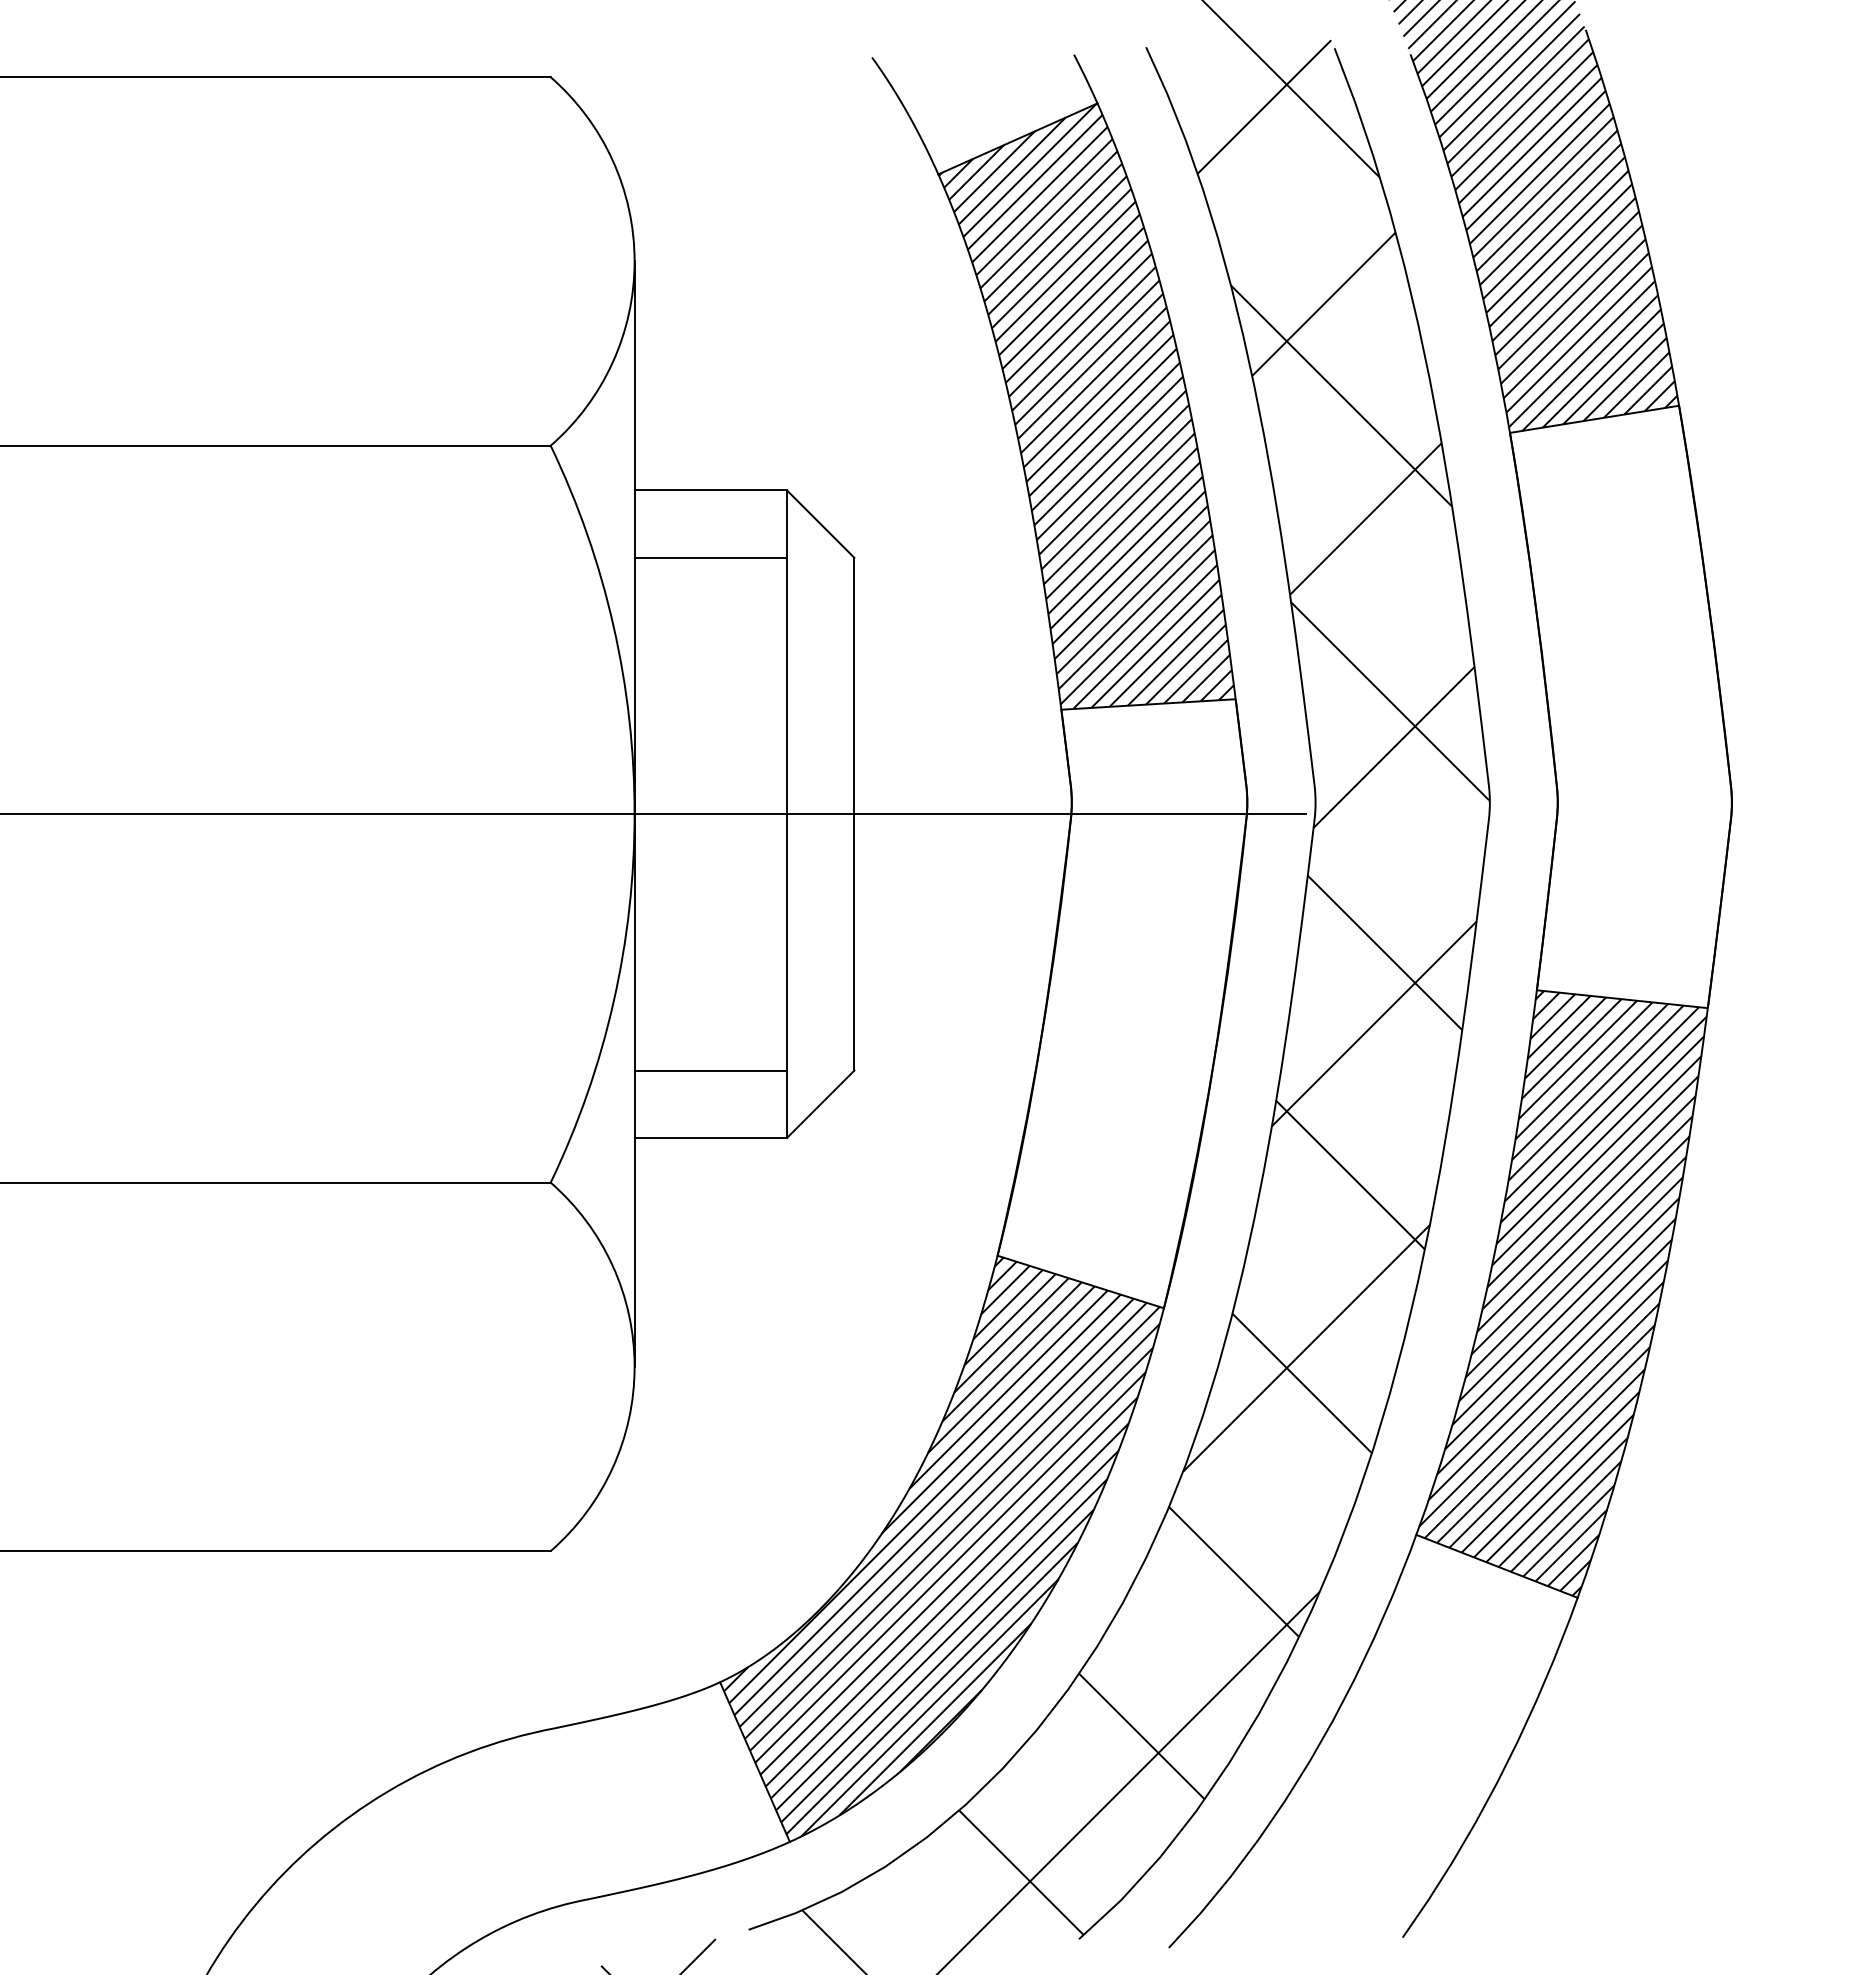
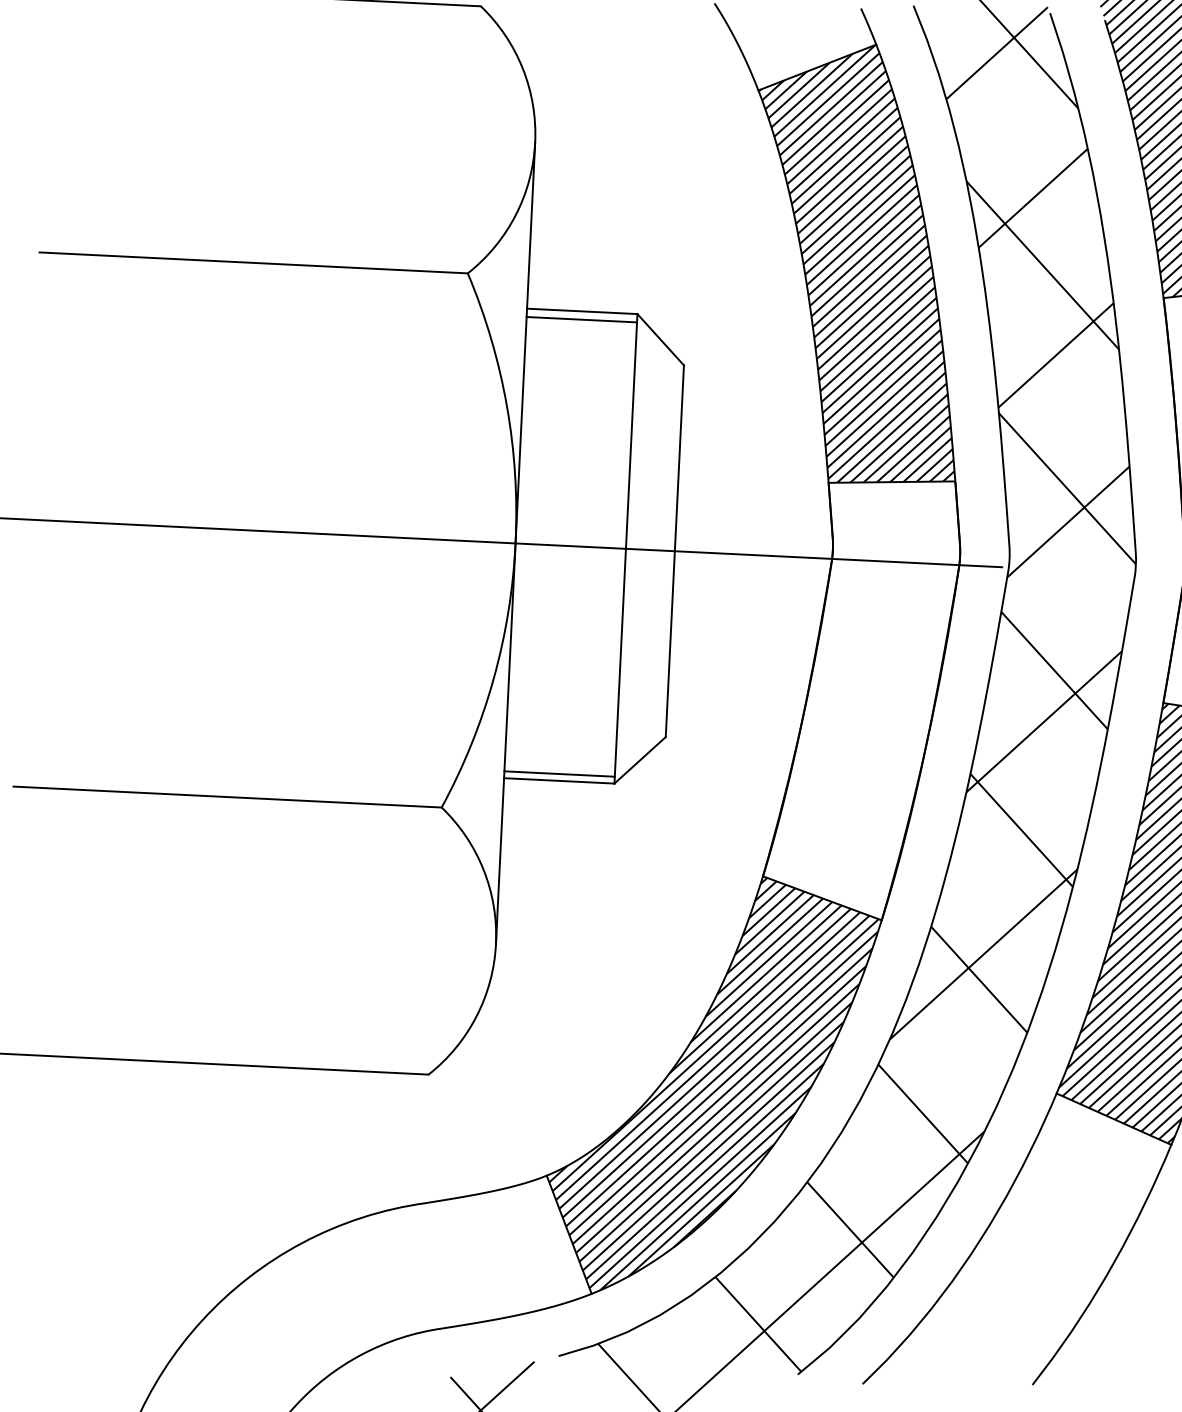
line: (710, 557) -> (581, 319), moved
line: (710, 1070) -> (559, 773), moved

